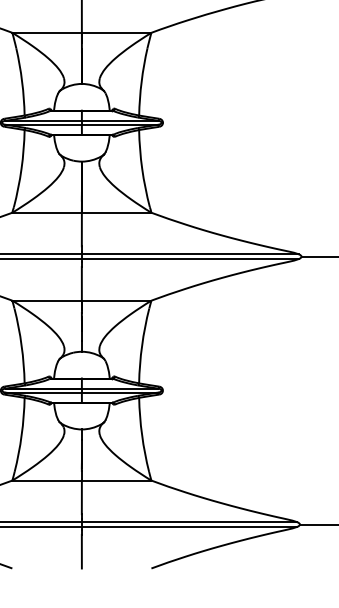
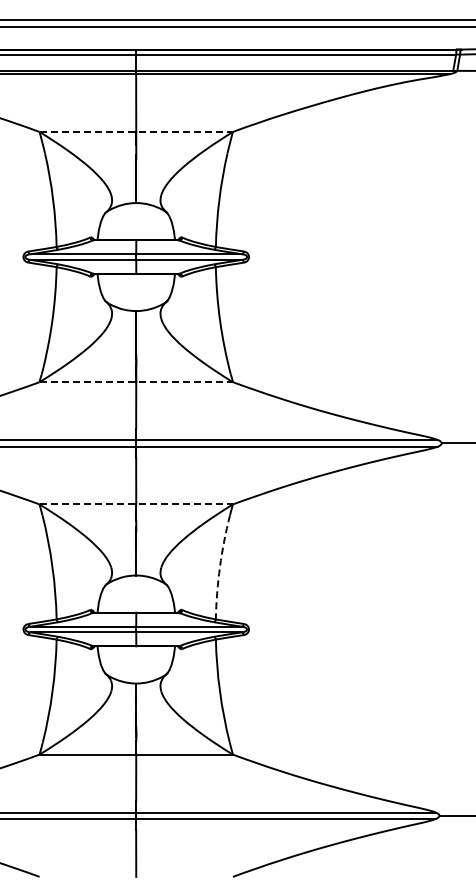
line: (82, 32) -> (136, 131), solid -> dashed
line: (82, 212) -> (136, 382), solid -> dashed
line: (82, 300) -> (136, 504), solid -> dashed
arc: (141, 346) -> (219, 567), solid -> dashed

